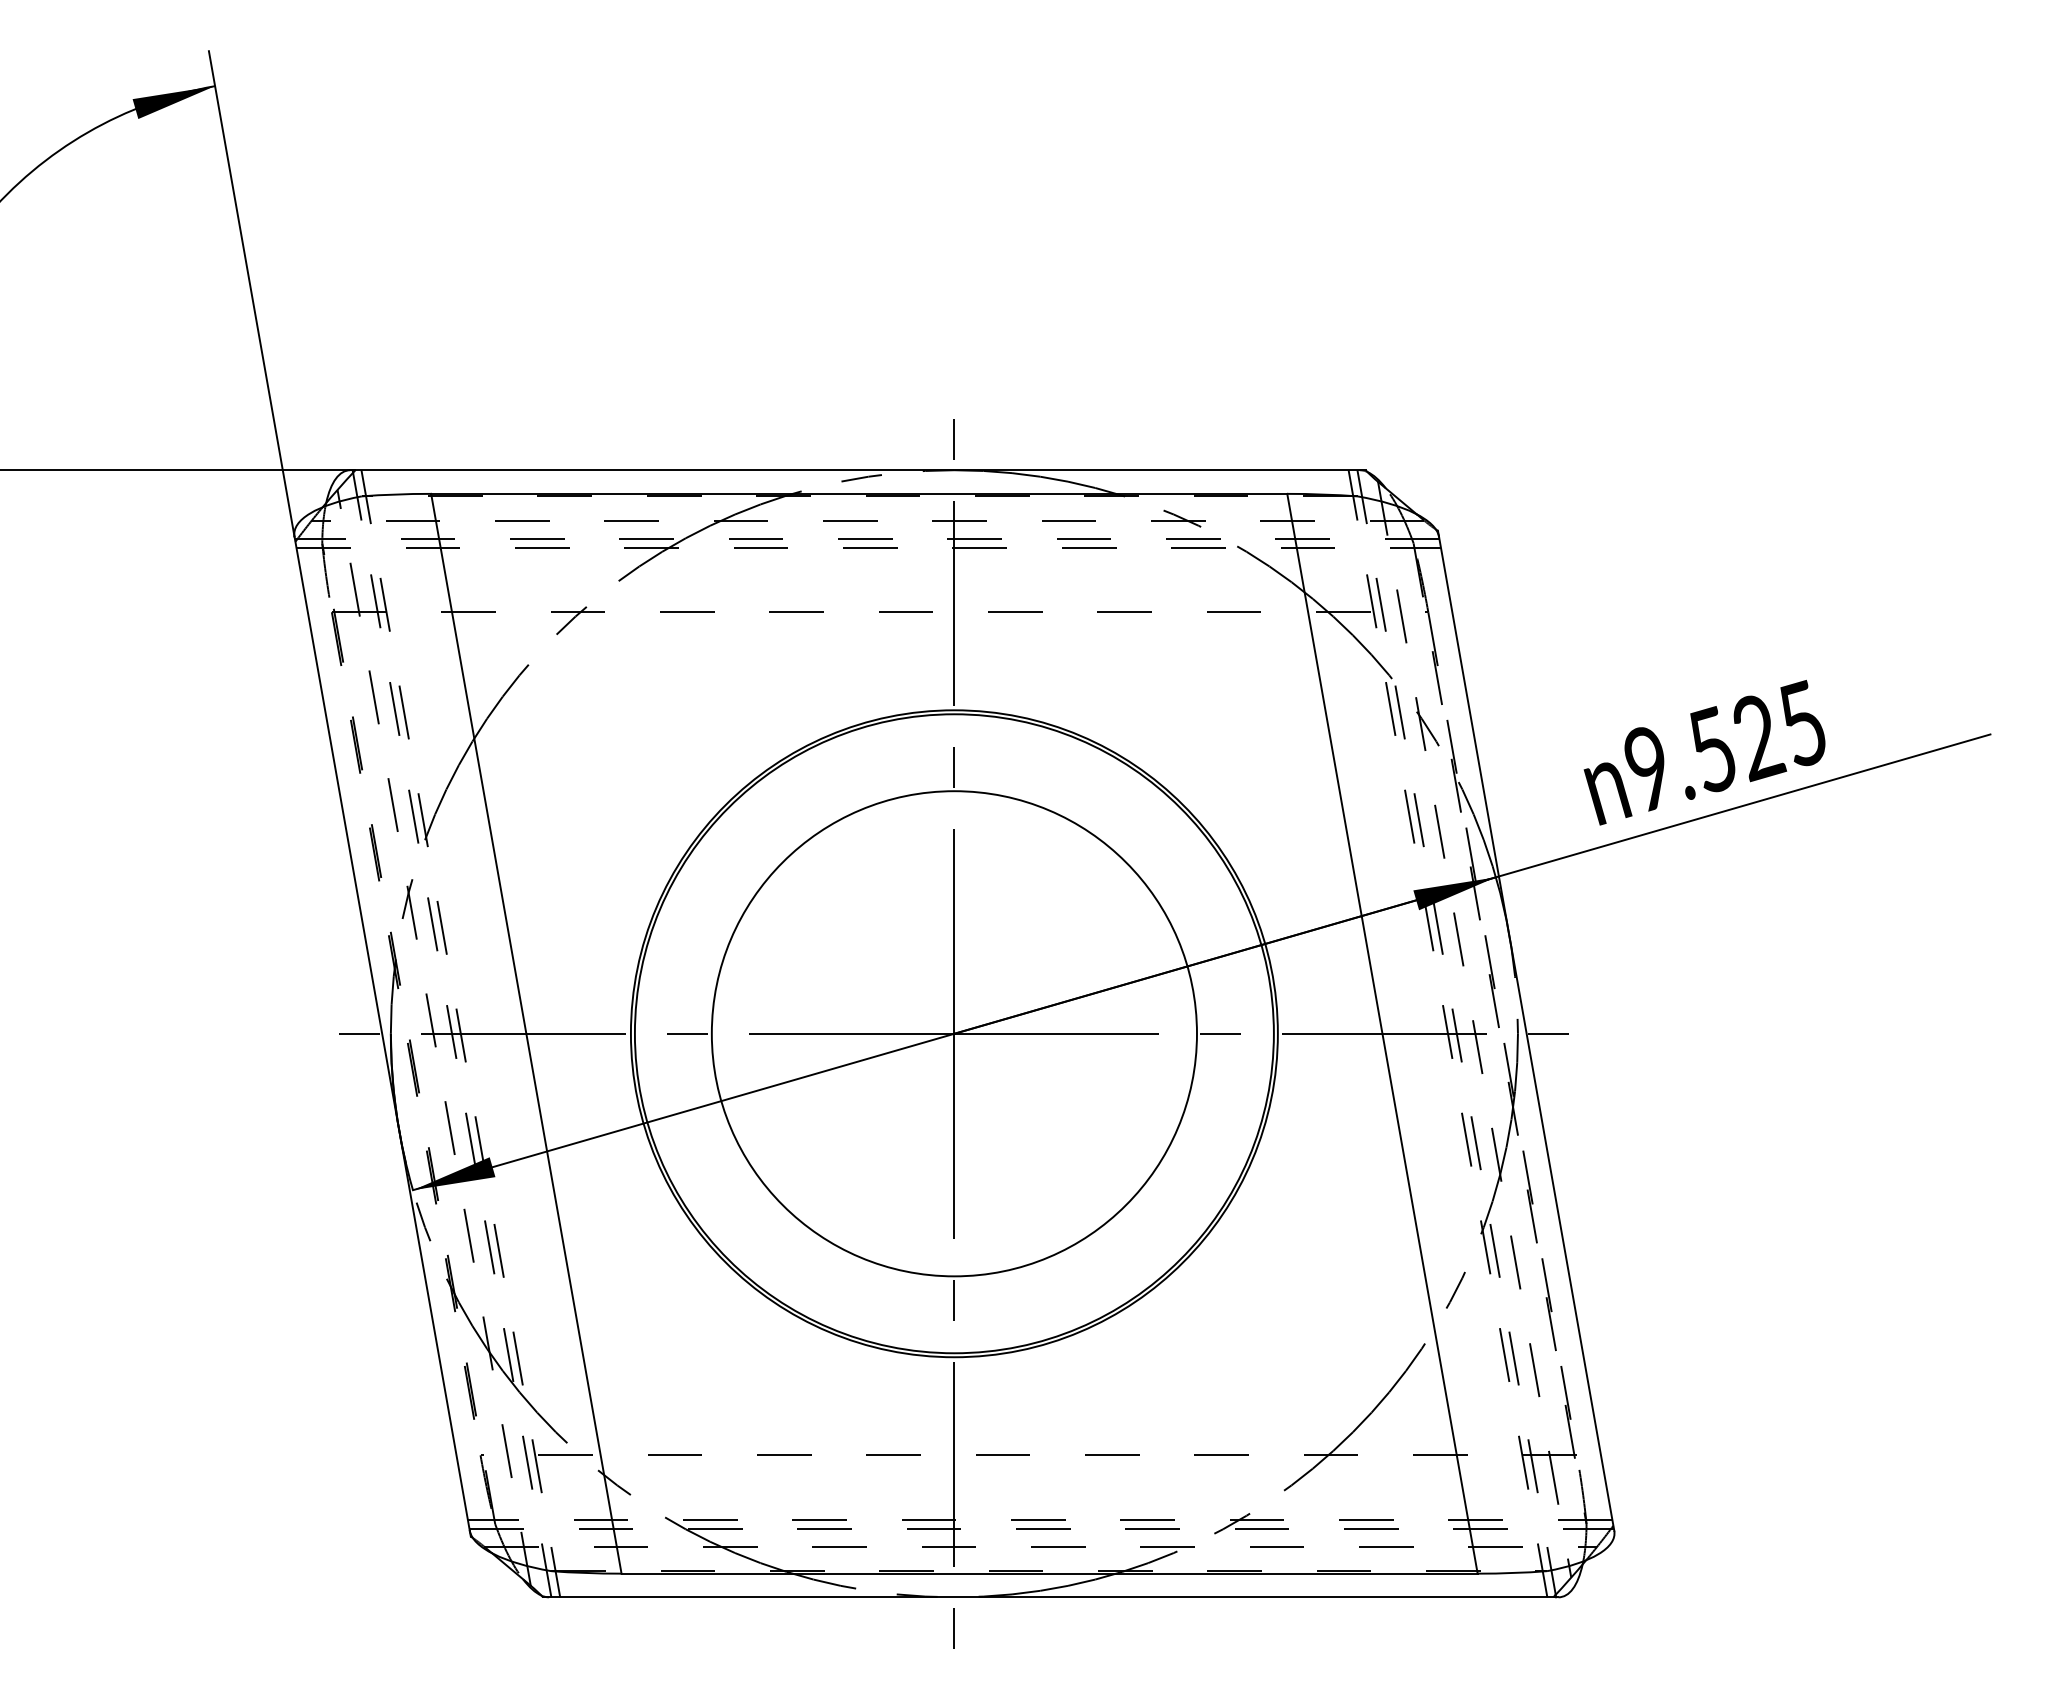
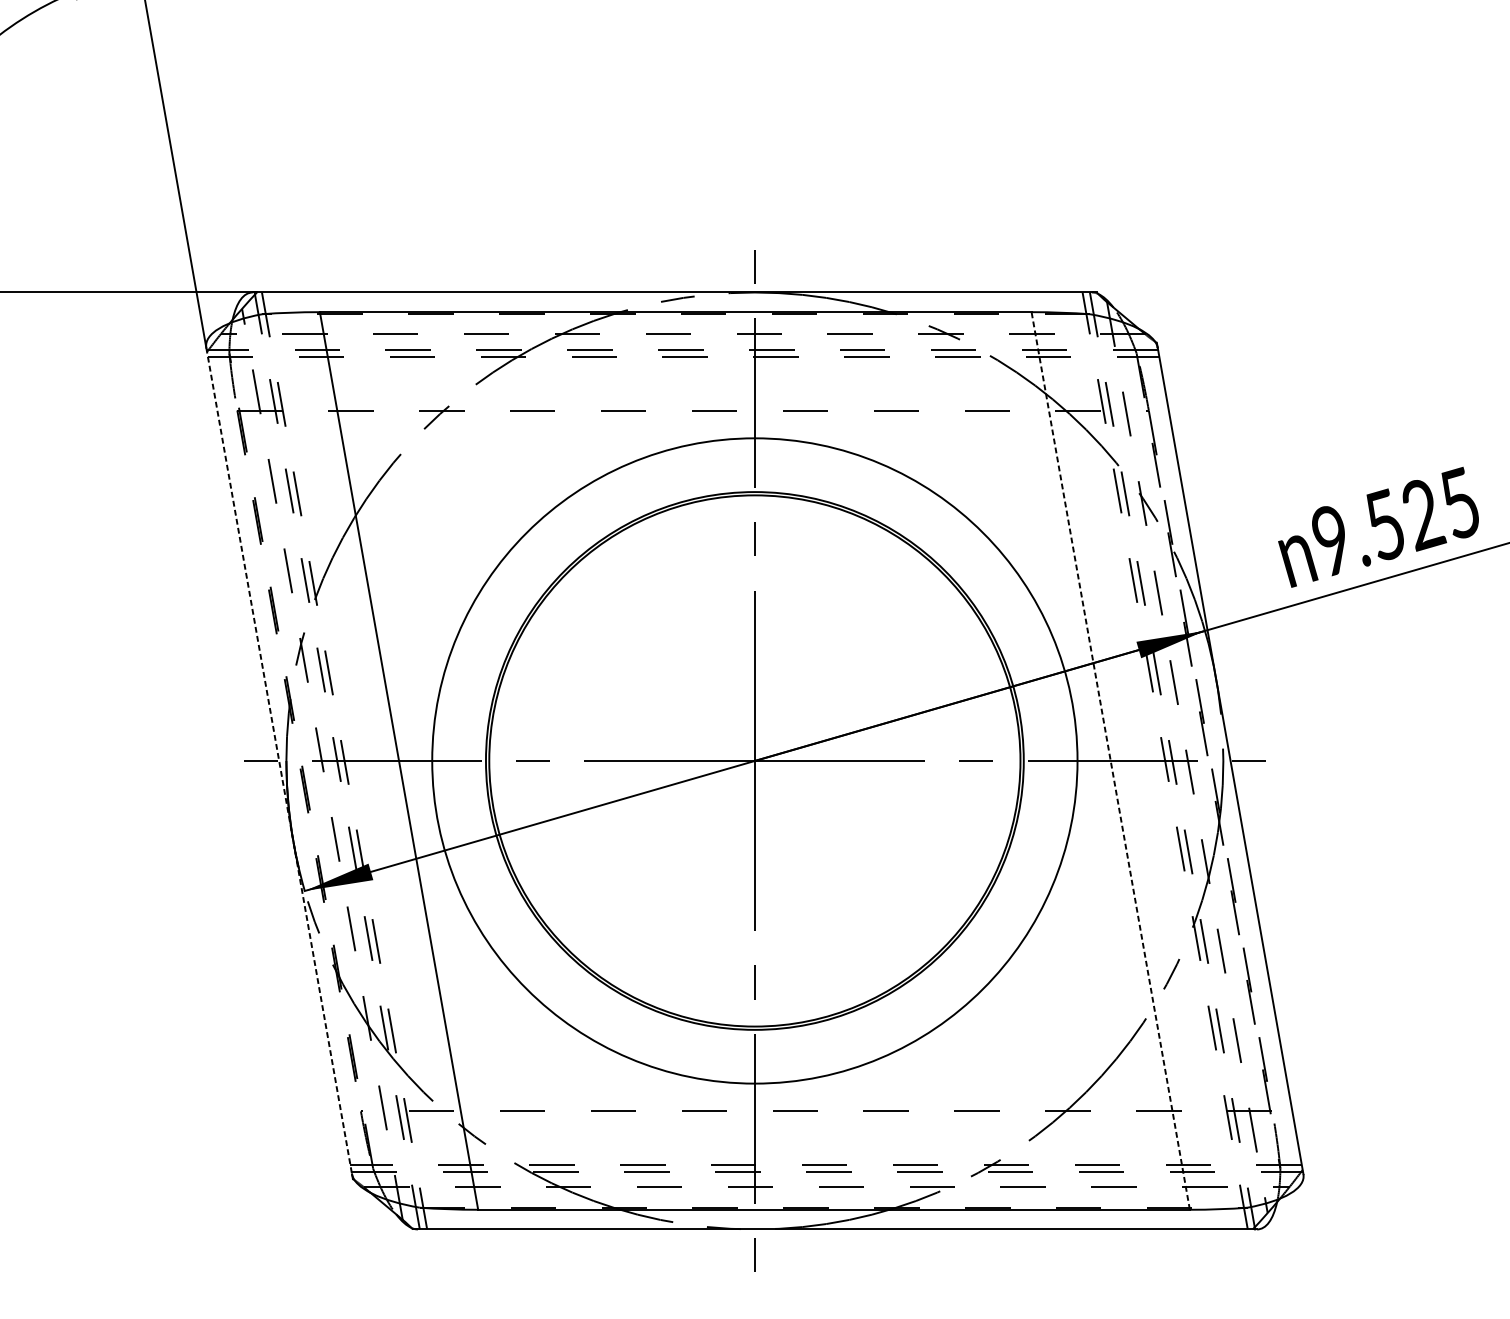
line: (382, 1033) -> (279, 760), solid -> dashed
circle: (953, 1033) -> (754, 760), size x1.6
line: (1382, 1033) -> (1110, 760), solid -> dashed

